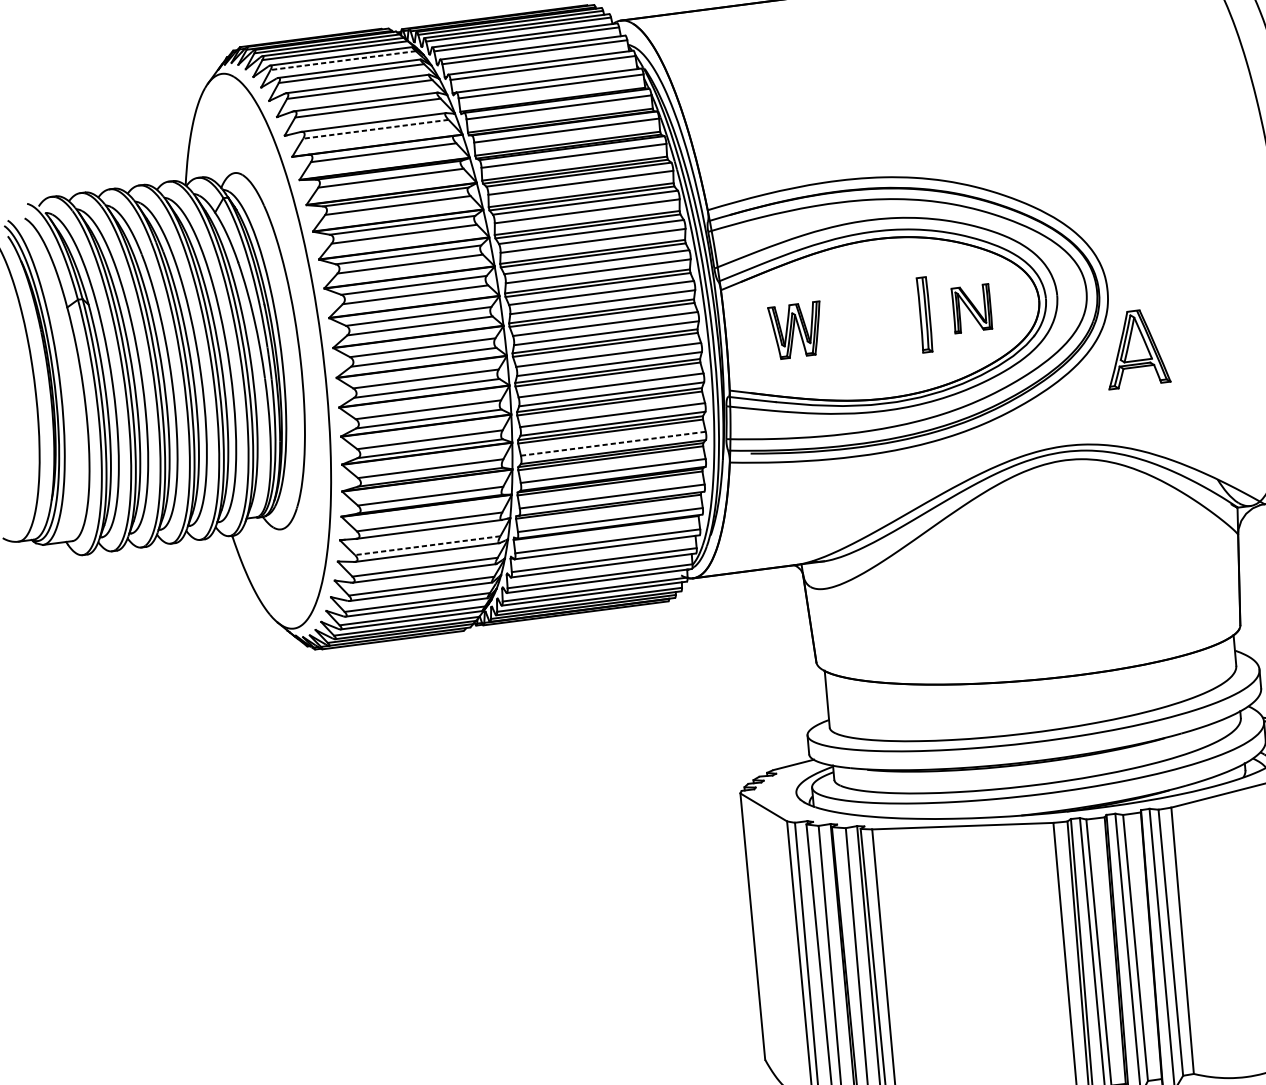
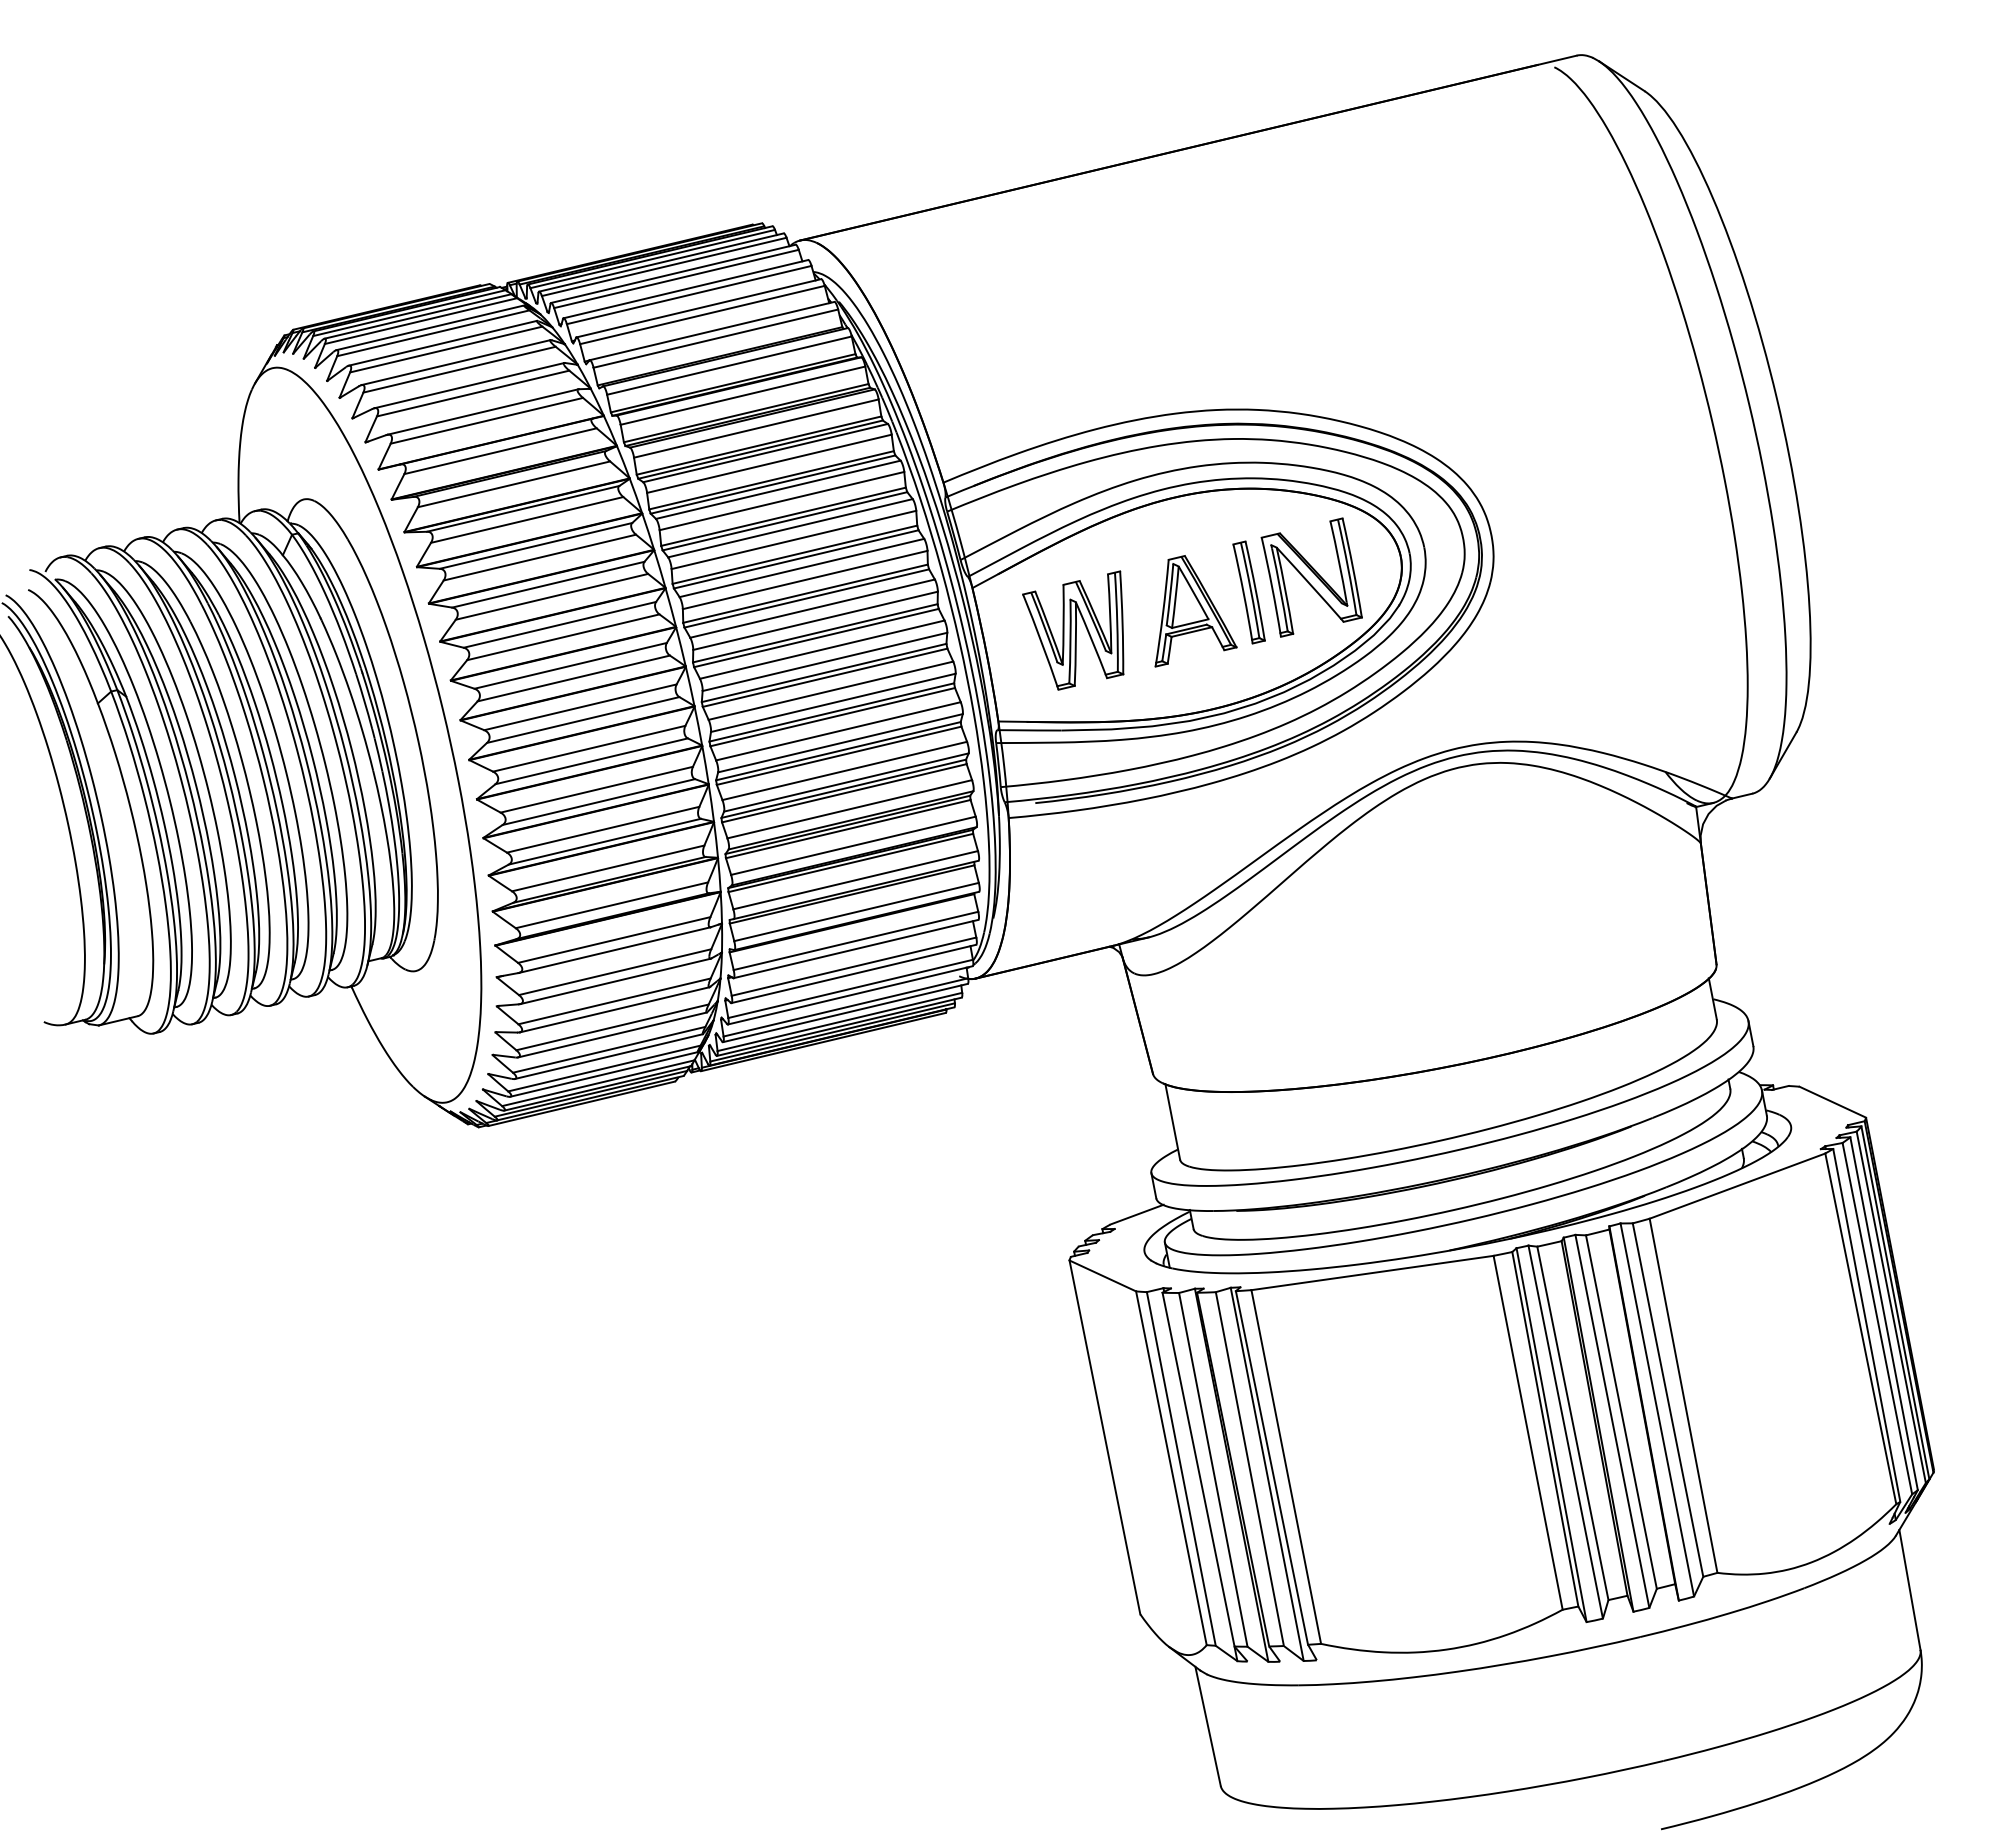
line: (343, 60) -> (433, 333), dashed -> solid
line: (375, 129) -> (486, 420), dashed -> solid
part: (971, 308) -> (1311, 577), size x1.67
part: (792, 329) -> (1073, 630), size x1.43
part: (1143, 352) -> (1195, 611), moved
line: (613, 443) -> (849, 809), dashed -> solid
line: (428, 545) -> (615, 972), dashed -> solid

